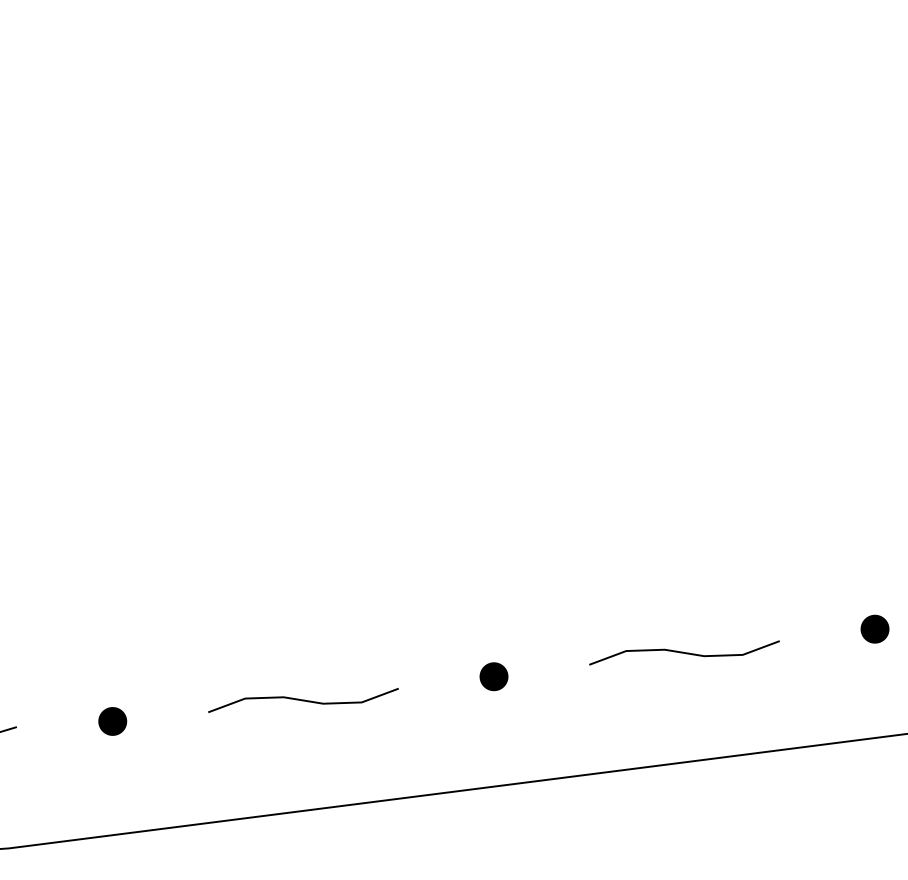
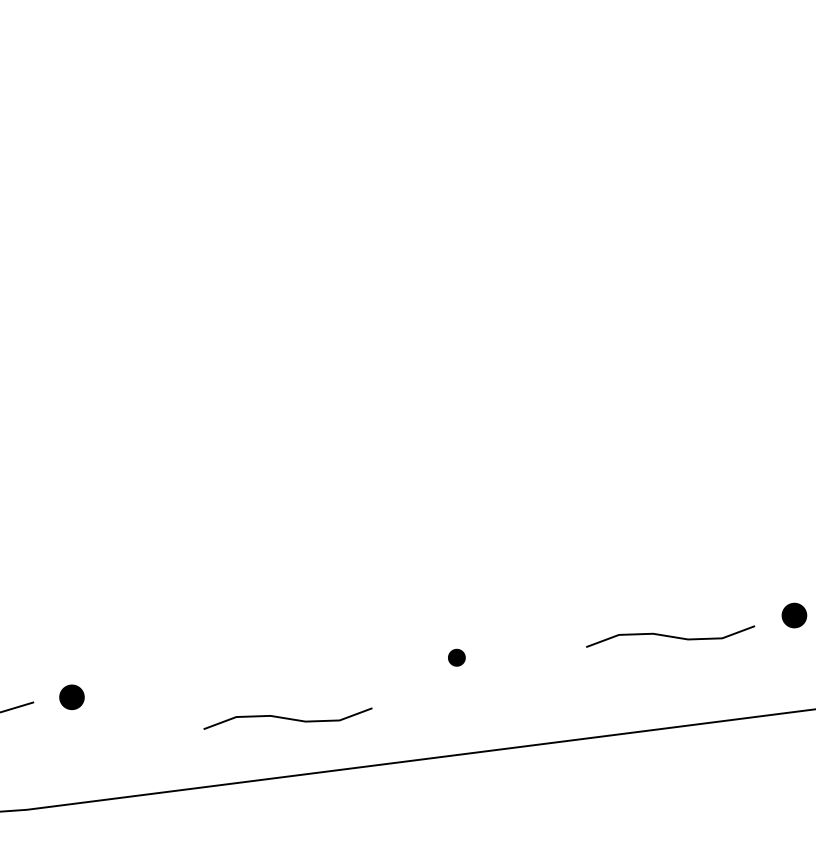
curve: (684, 652) -> (670, 636), moved
part: (493, 676) -> (456, 657), size x0.7
curve: (302, 700) -> (287, 718), moved
part: (112, 720) -> (71, 696), moved

